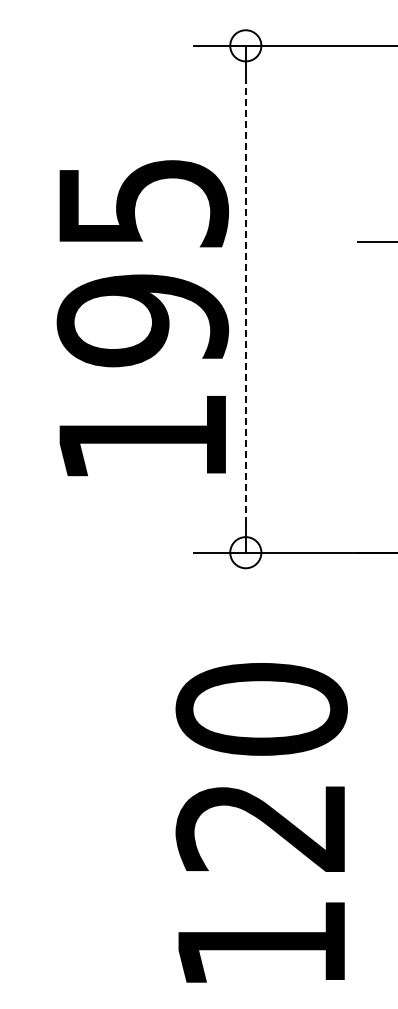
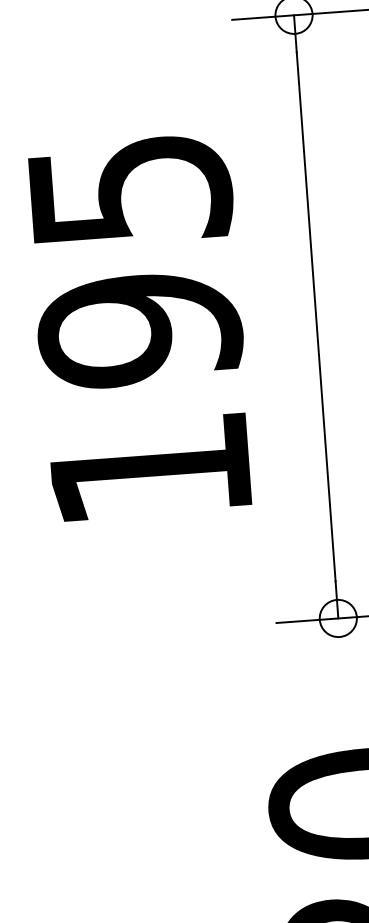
line: (245, 299) -> (315, 317), dashed -> solid
text: (142, 318) -> (139, 327), moved

